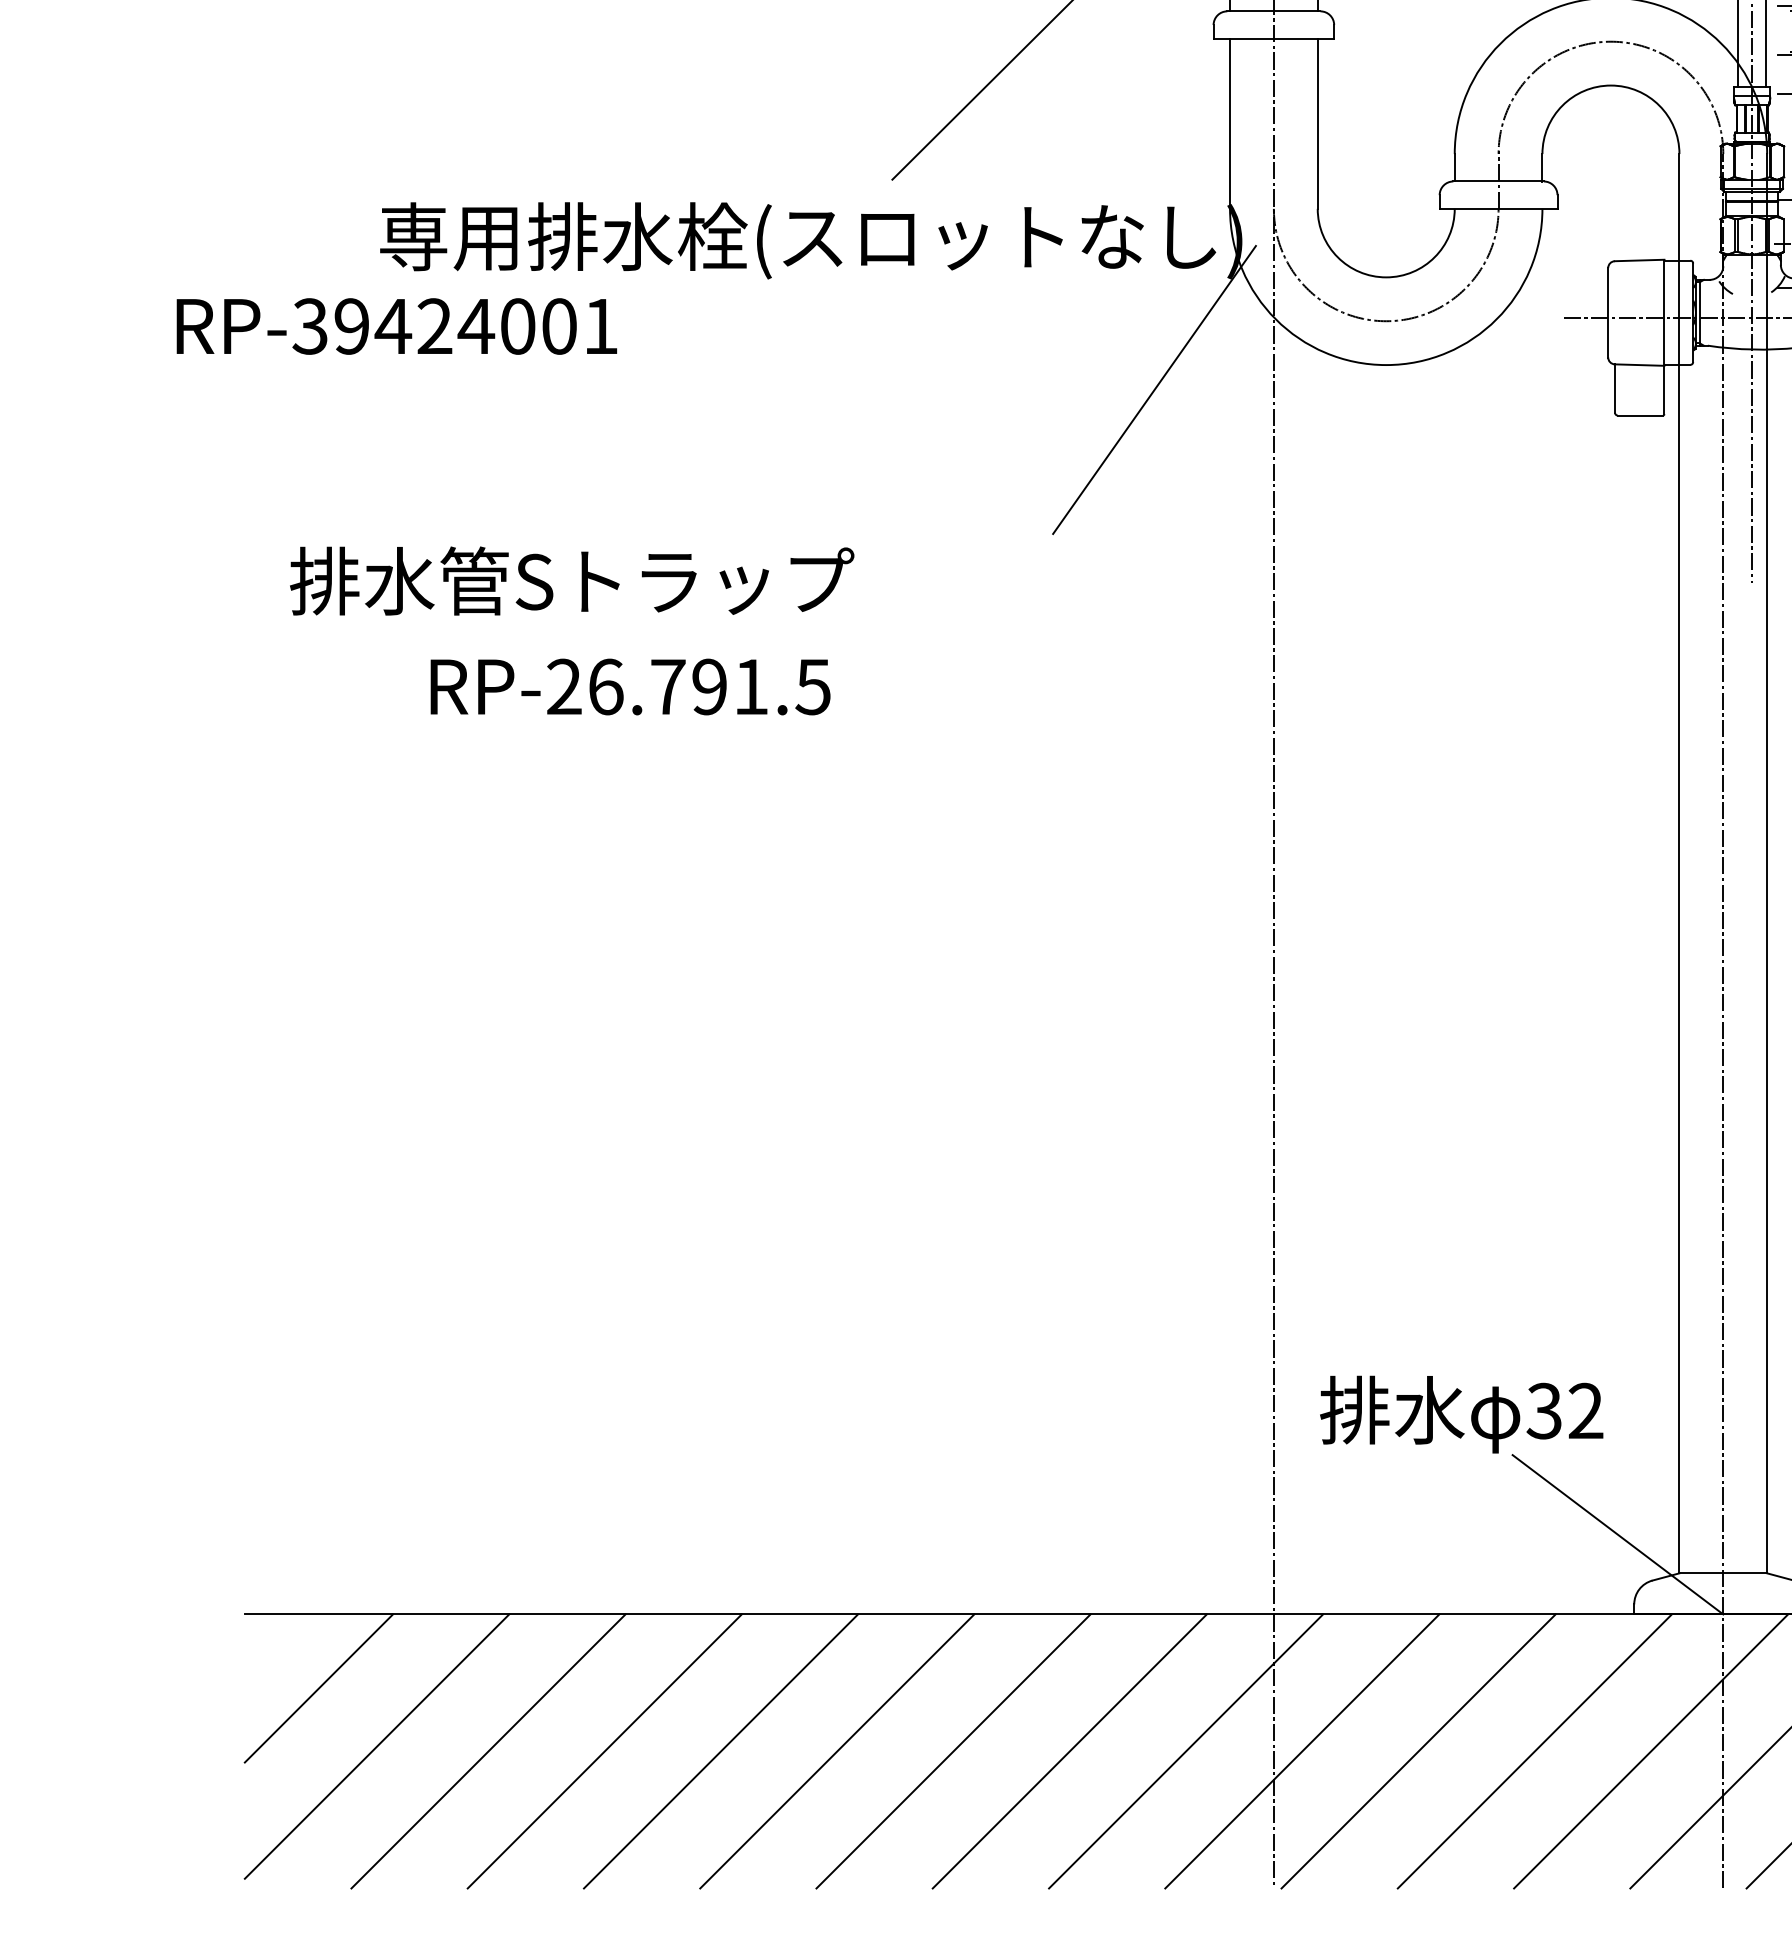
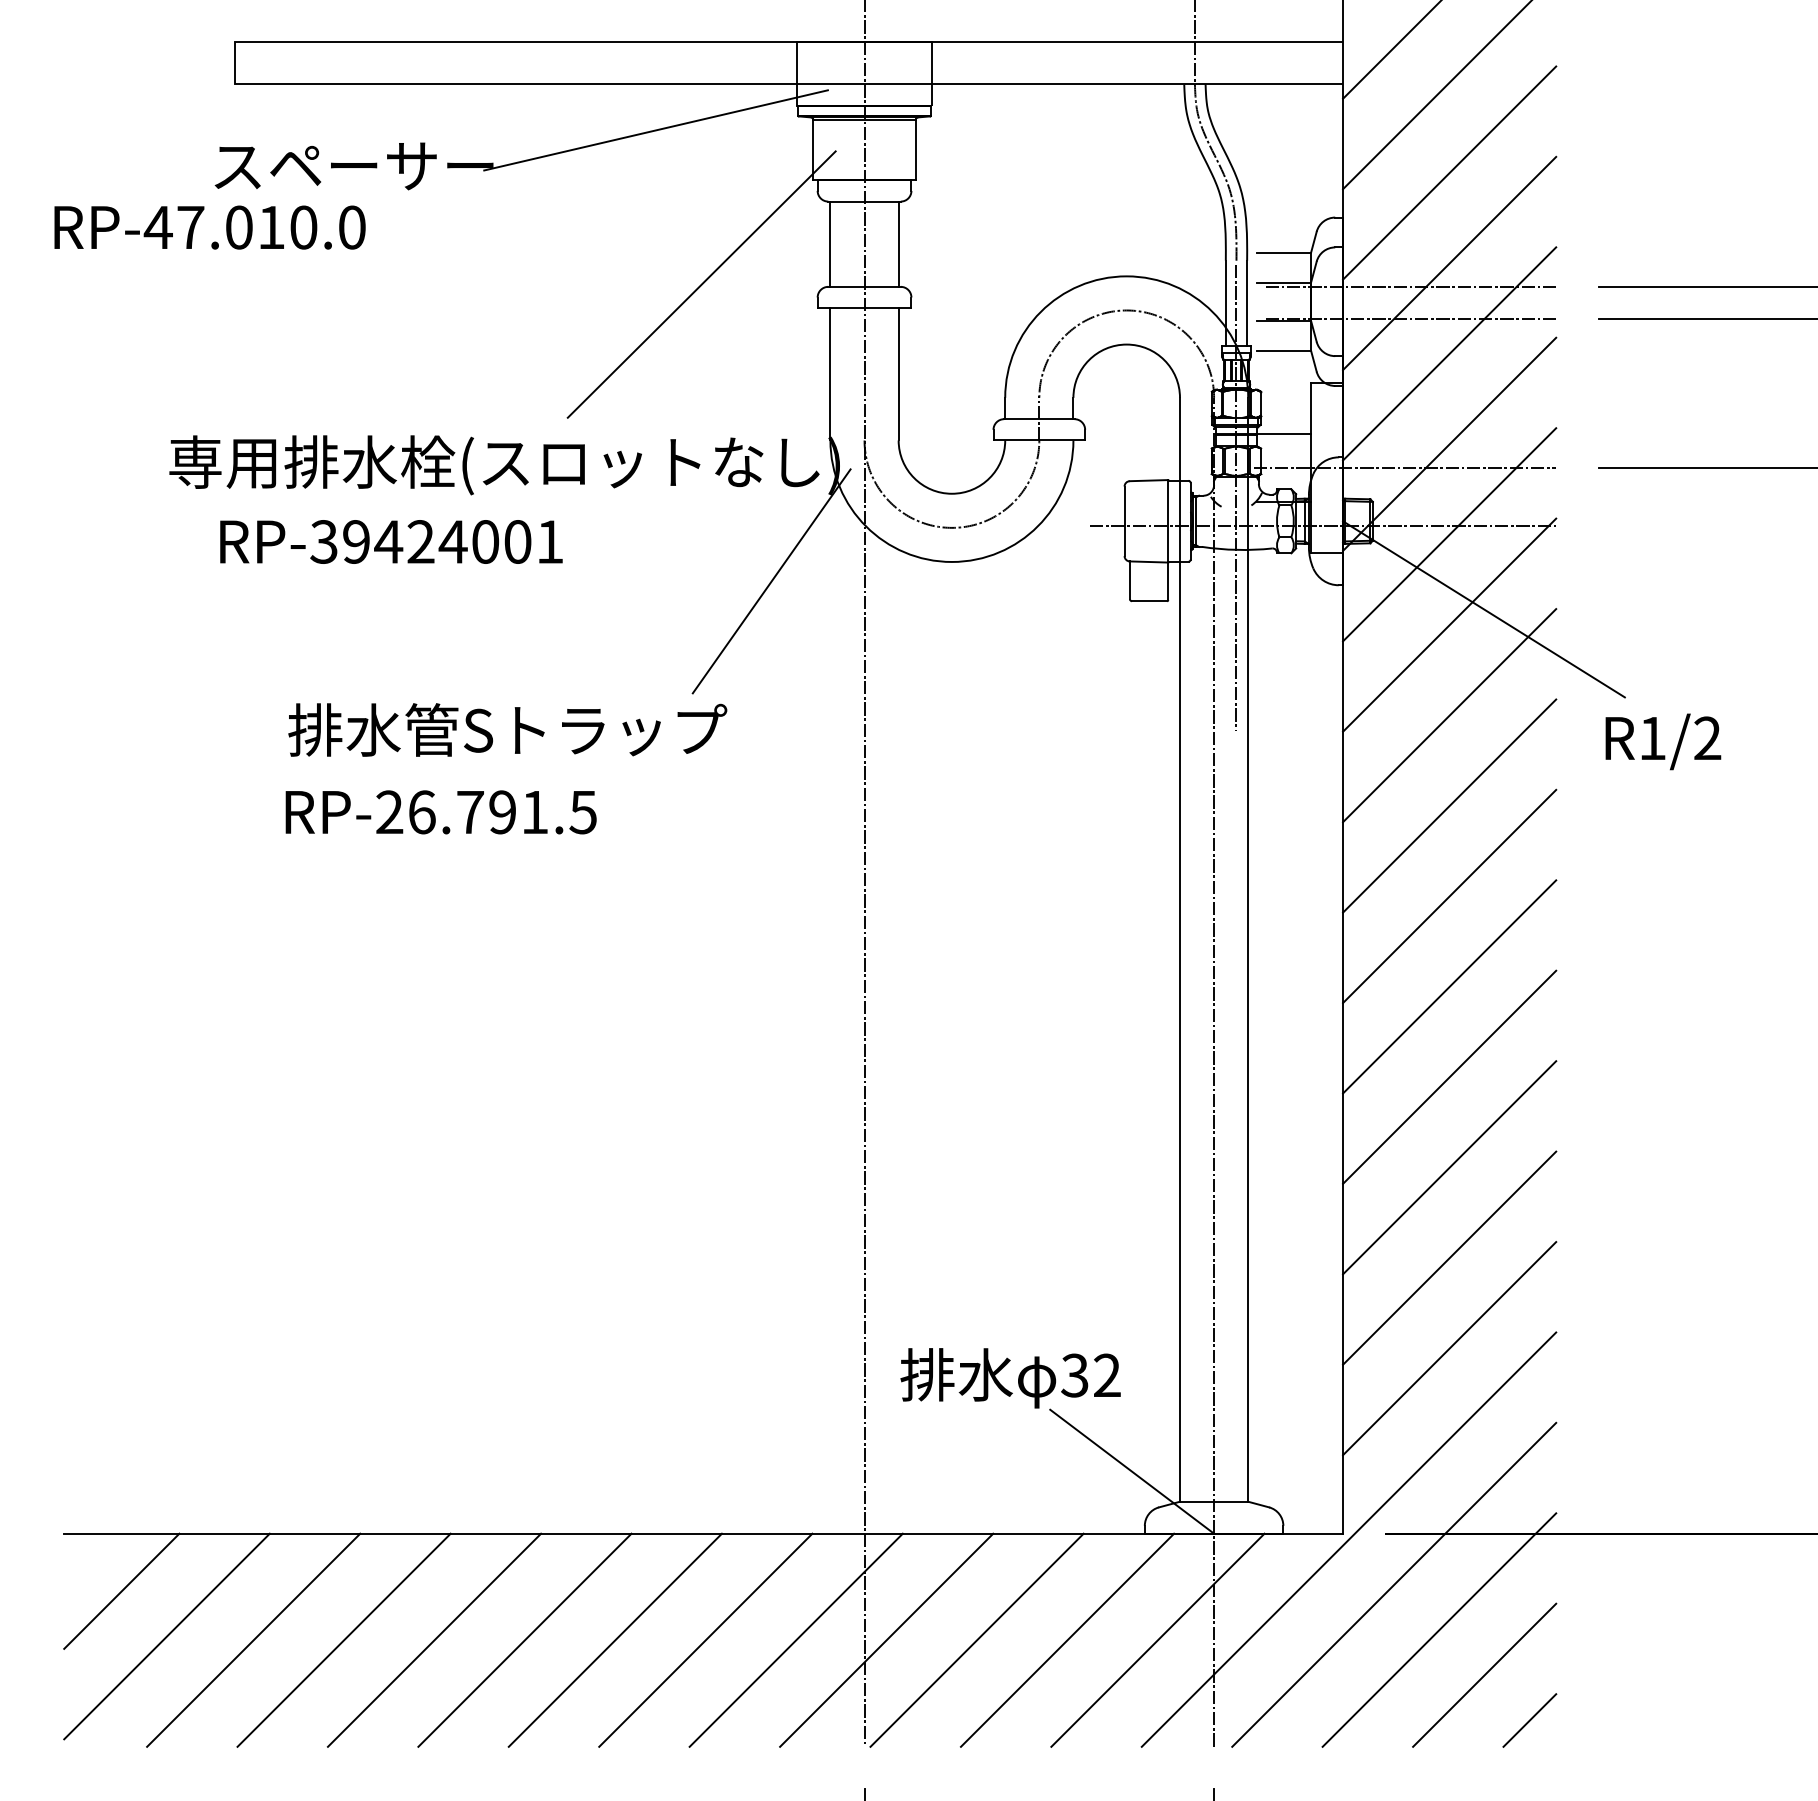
text: (396, 325) -> (391, 541), moved
text: (571, 580) -> (507, 729), moved
text: (629, 687) -> (440, 812), moved

